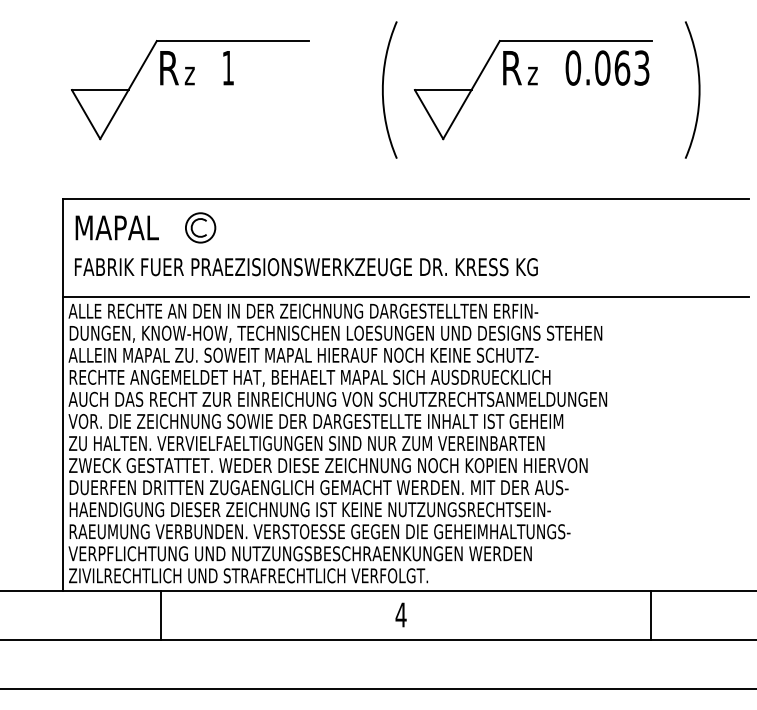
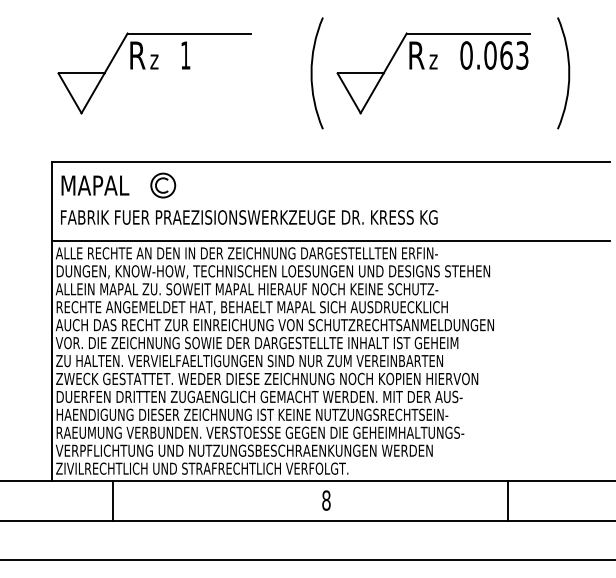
line: (161, 614) -> (112, 500), moved
text: (400, 614) -> (325, 500), 4 -> 8
line: (651, 614) -> (508, 500), moved

